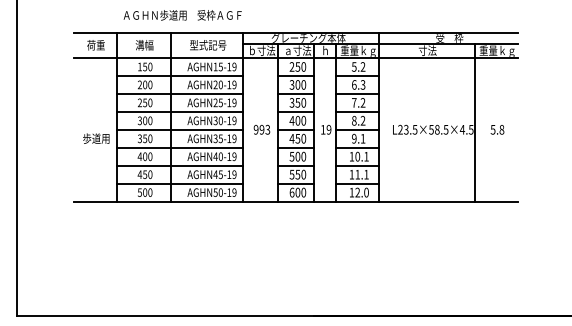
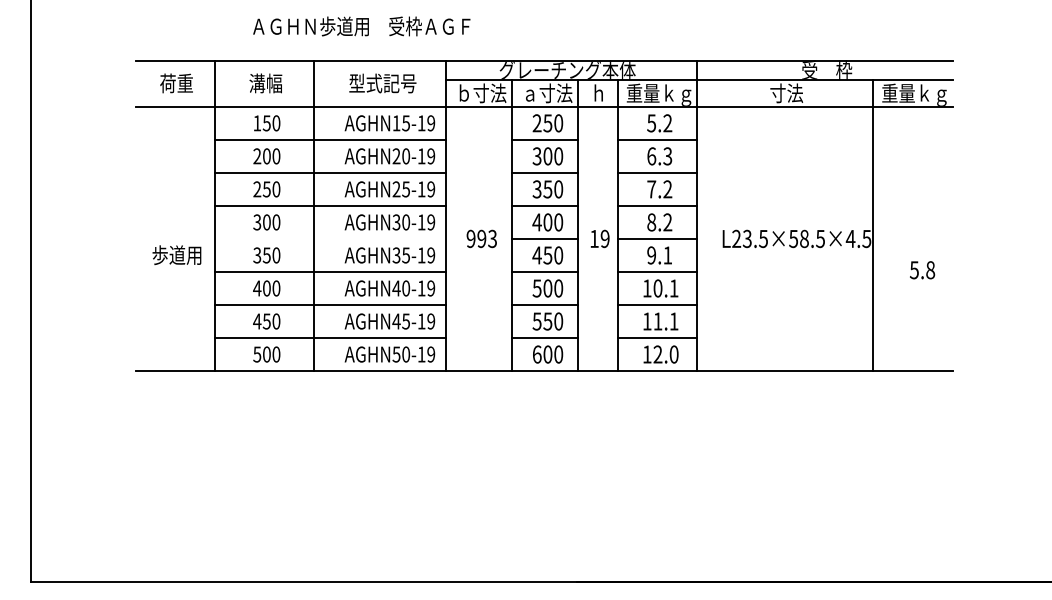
text: (182, 15) -> (361, 26), moved
line: (179, 129) -> (330, 238), removed
text: (497, 129) -> (922, 269), moved

